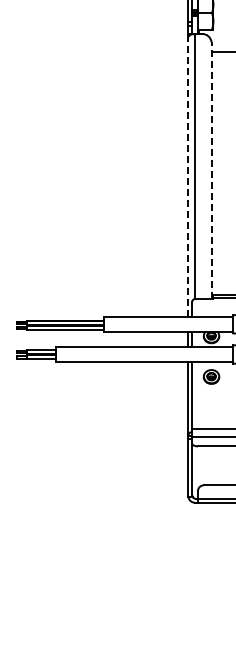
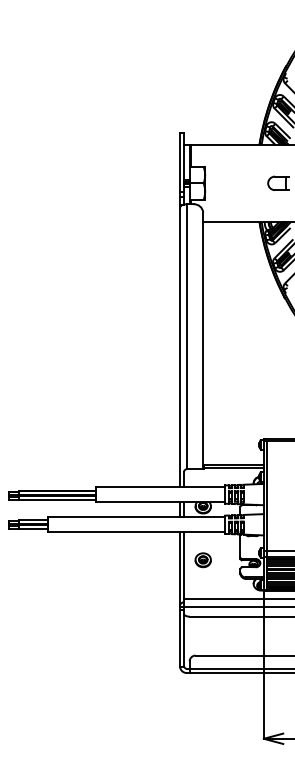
line: (211, 170) -> (203, 340), dashed -> solid
line: (188, 177) -> (180, 347), dashed -> solid
part: (210, 377) -> (202, 560), moved

